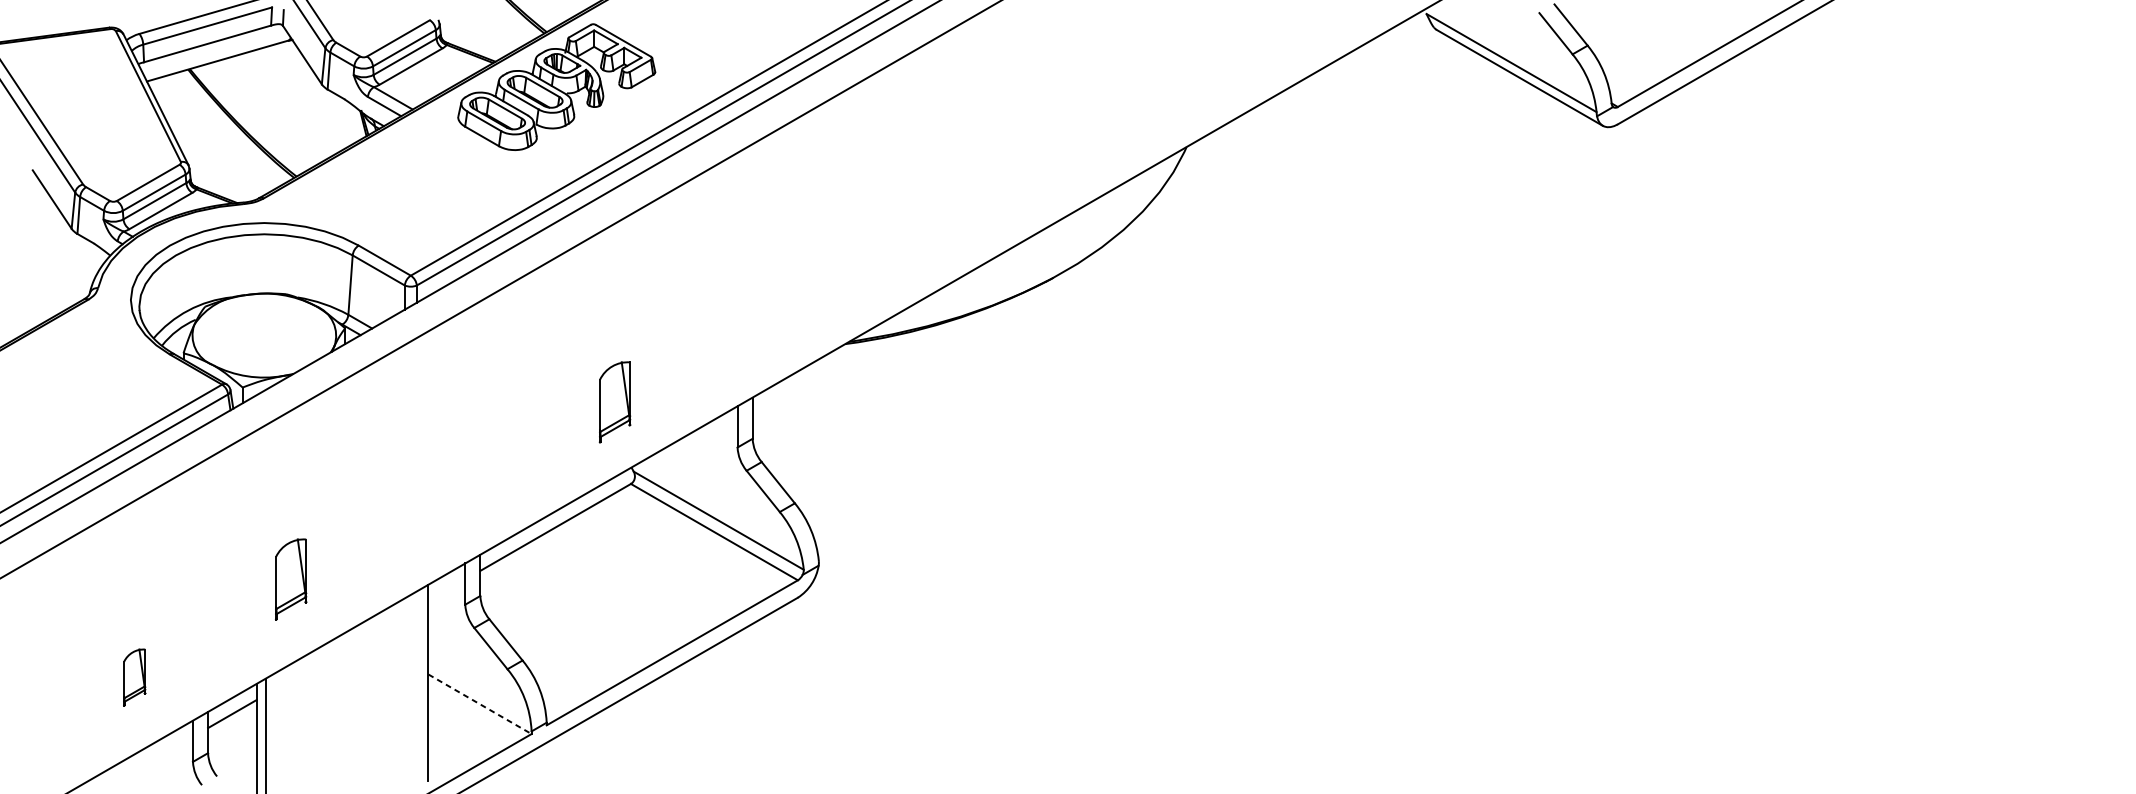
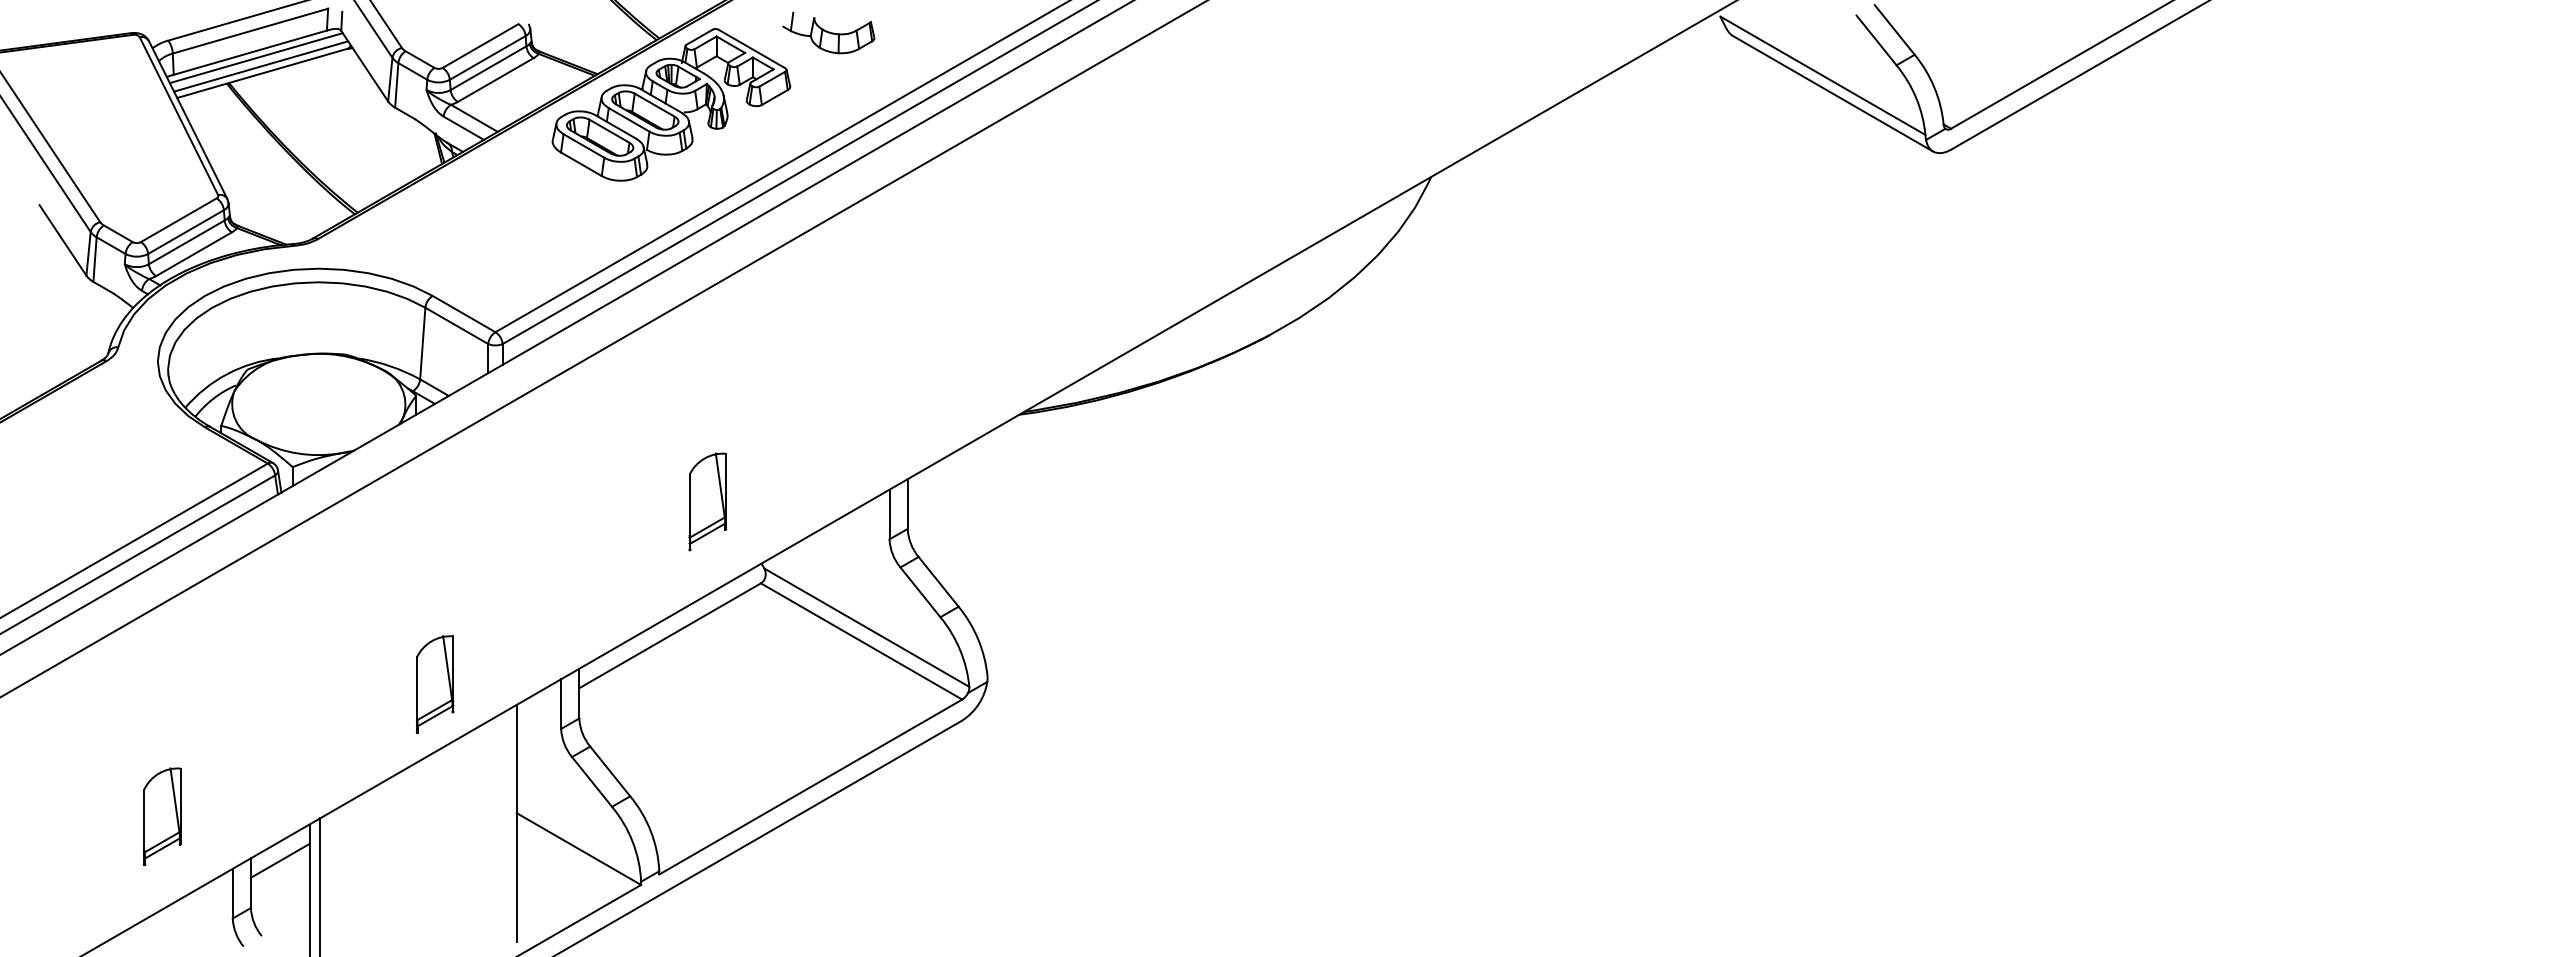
part: (686, 27) -> (828, 32), added
line: (211, 48) -> (255, 58), added
line: (216, 55) -> (261, 66), added
part: (614, 401) -> (707, 501), moved
part: (290, 579) -> (434, 684), moved
part: (134, 677) -> (162, 816), size x1.43
line: (479, 704) -> (578, 849), dashed -> solid

